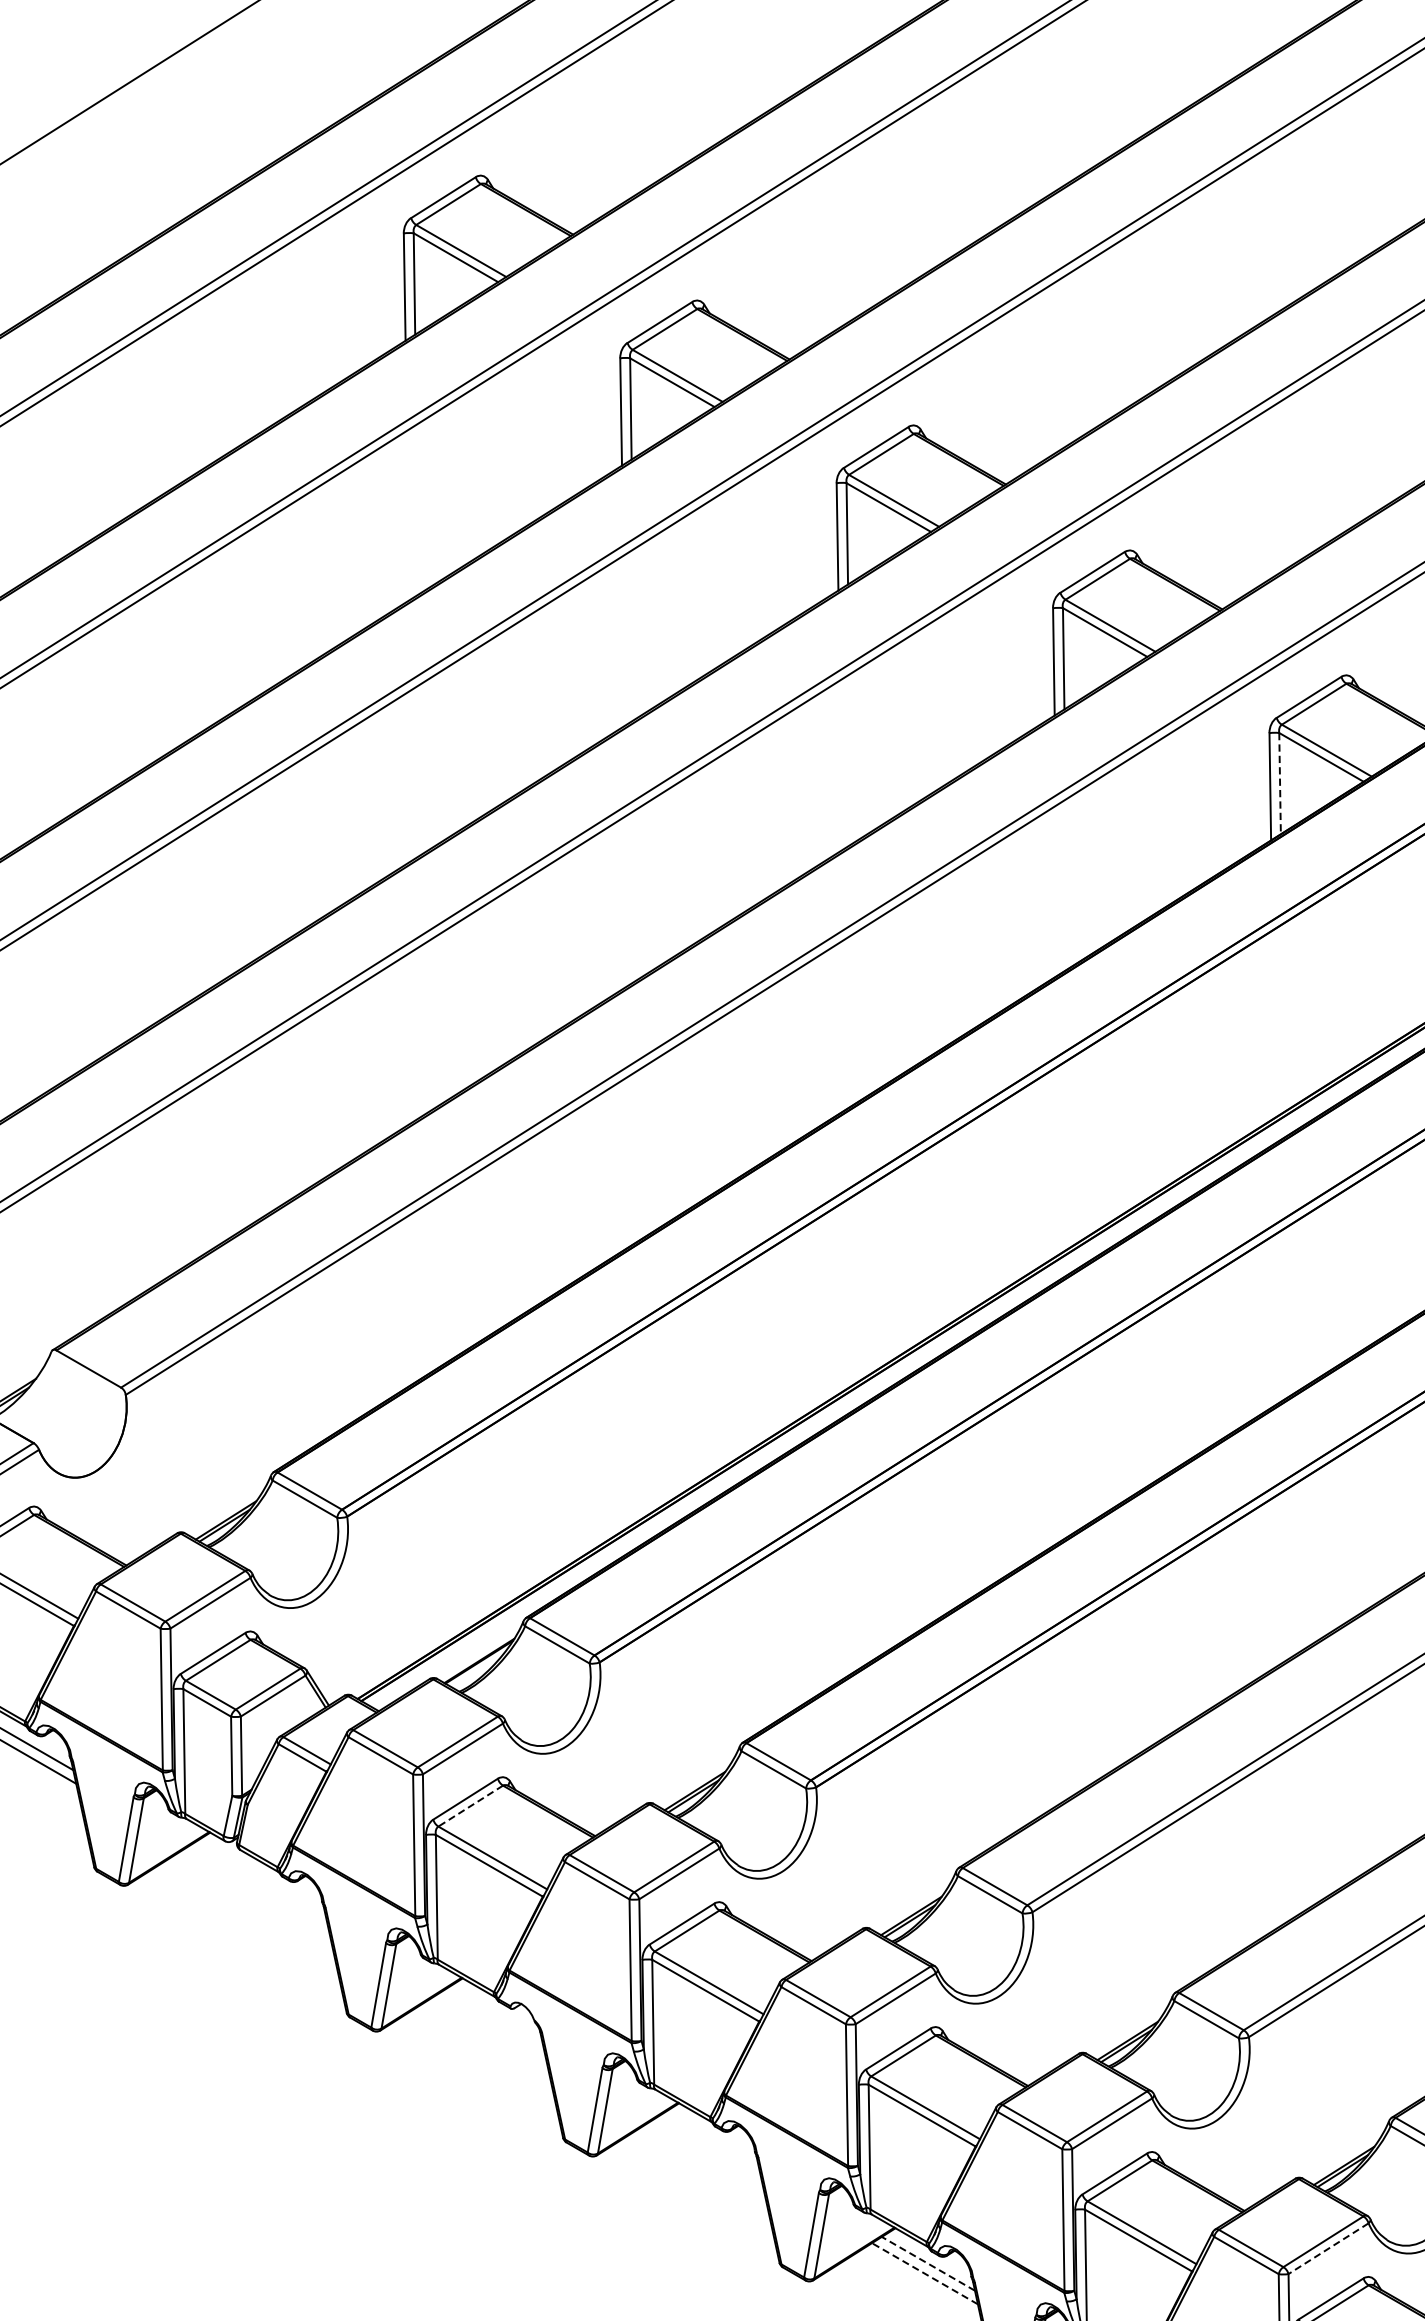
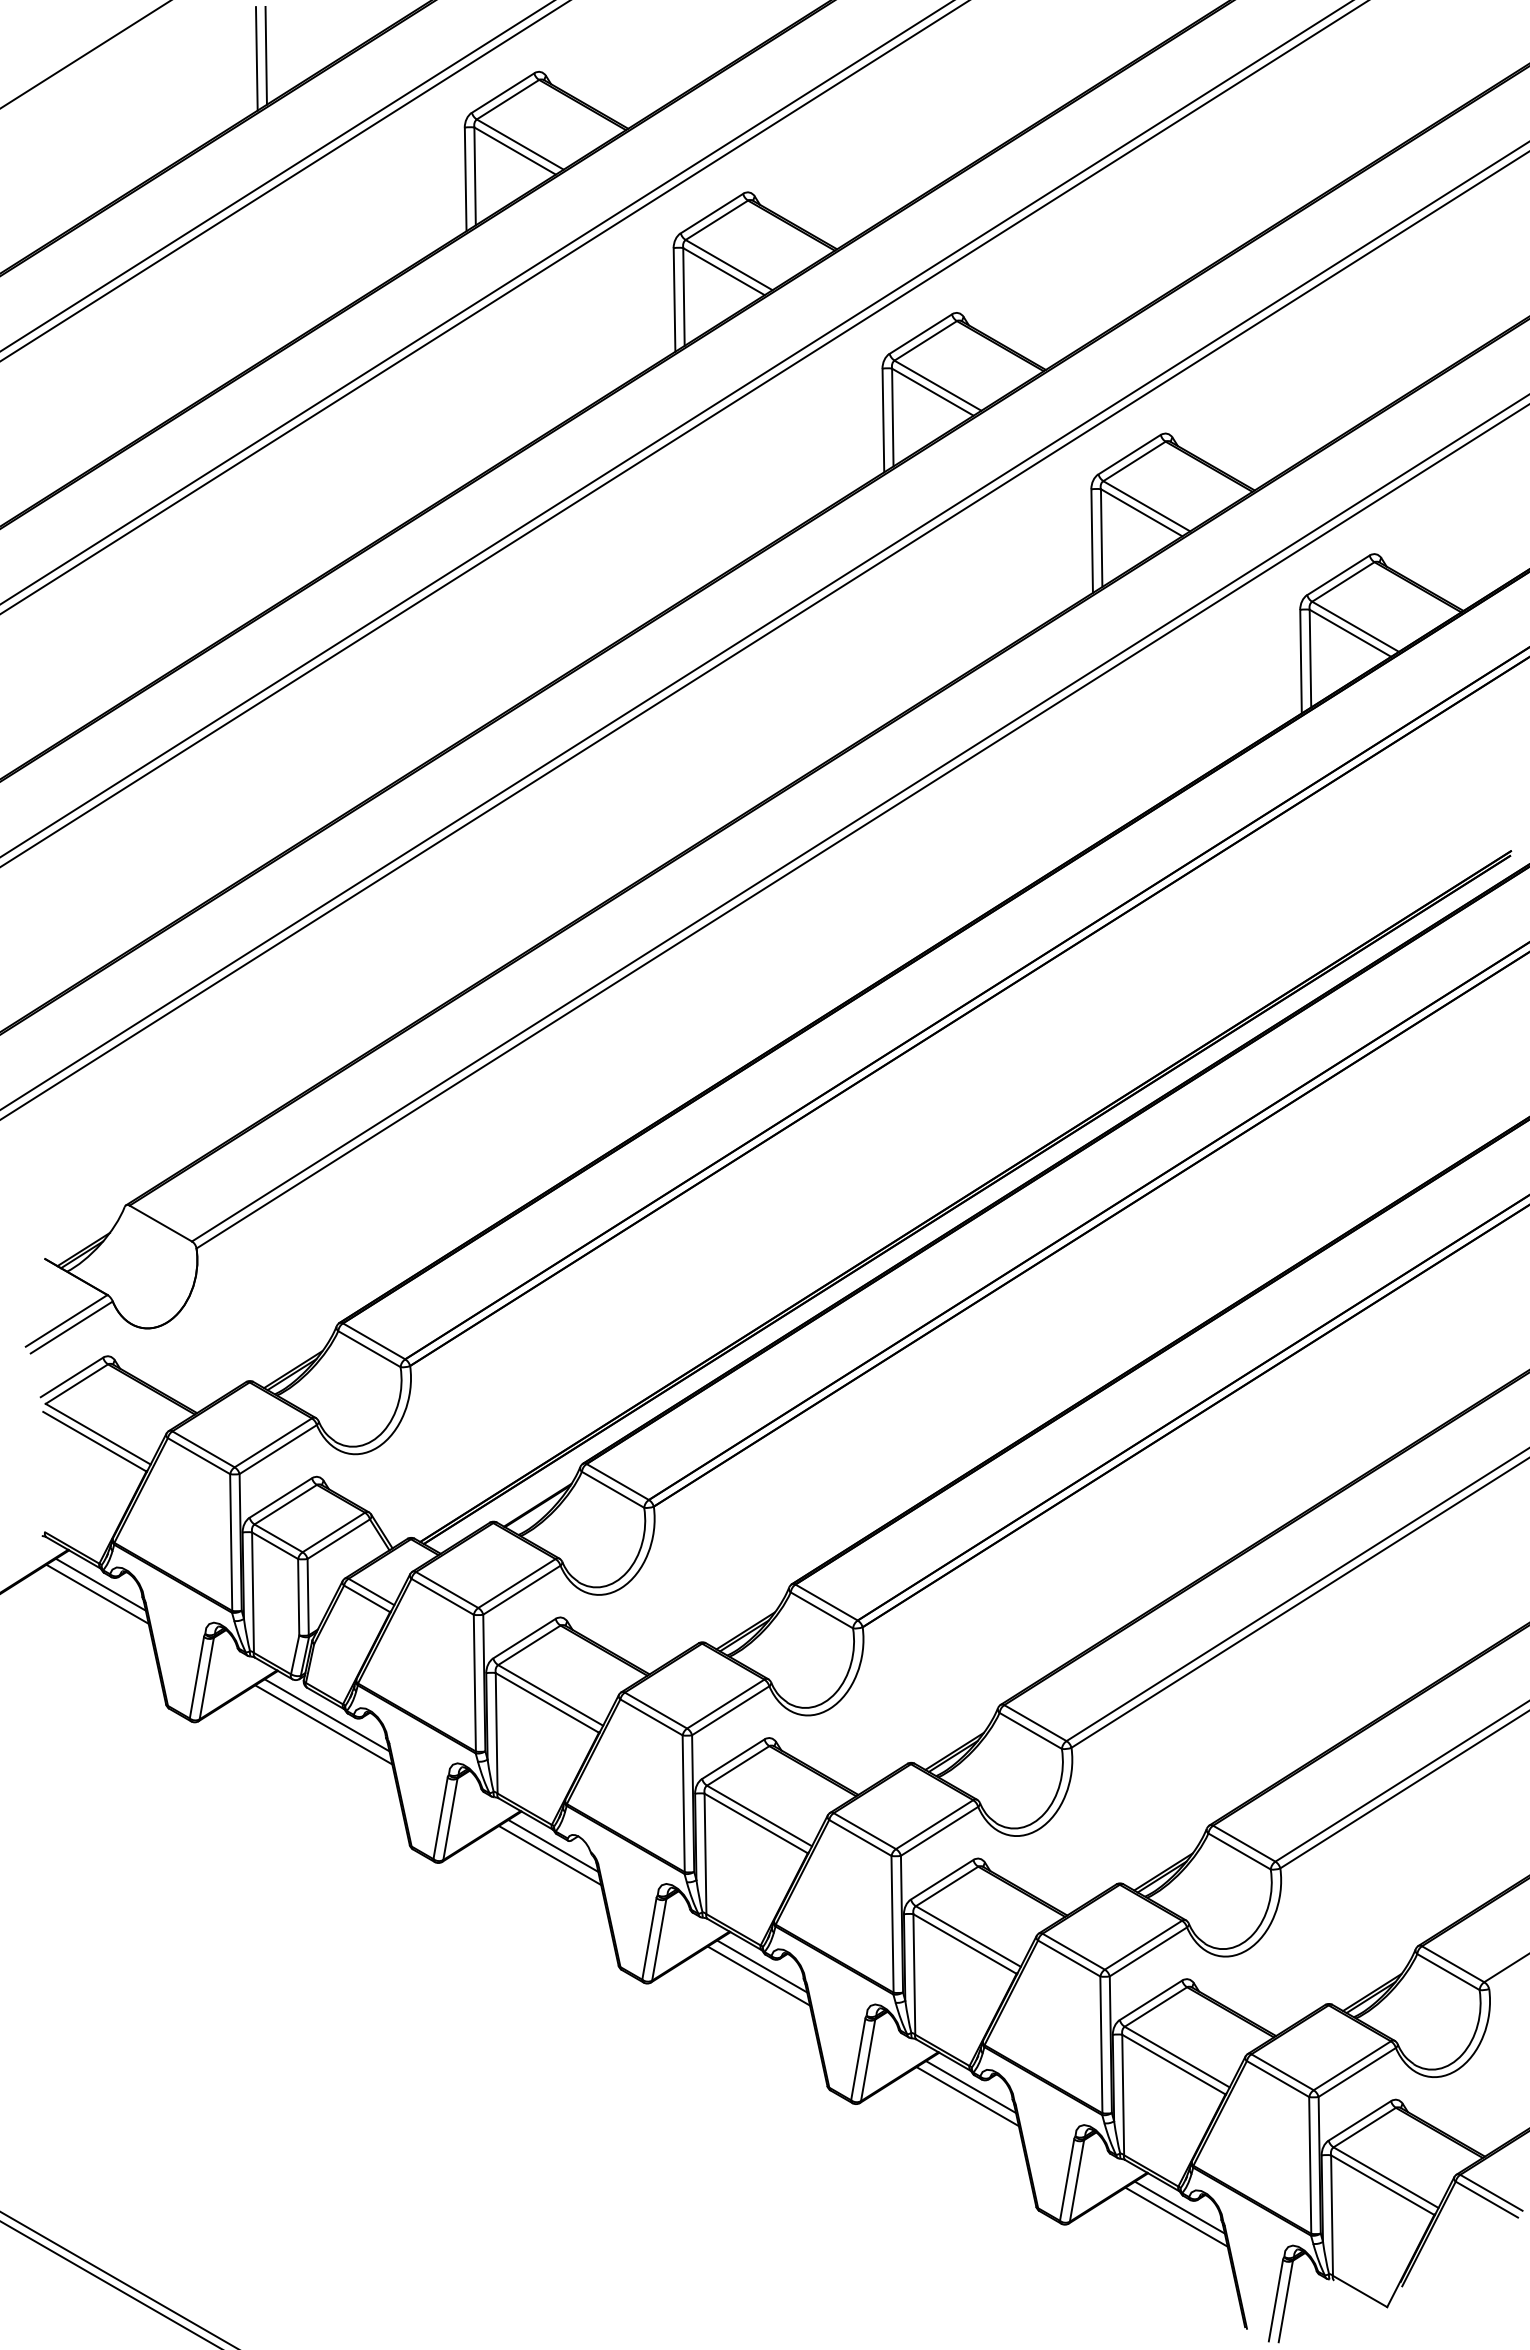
line: (197, 158) -> (265, 55), added
line: (187, 161) -> (256, 58), added
line: (1280, 783) -> (1310, 658), dashed -> solid
line: (470, 1806) -> (529, 1645), dashed -> solid
line: (260, 1878) -> (326, 1715), added
line: (257, 1888) -> (323, 1724), added
line: (495, 2013) -> (553, 1845), added
line: (491, 2023) -> (549, 1855), added
line: (712, 2138) -> (762, 1966), added
line: (708, 2148) -> (758, 1975), added
line: (1328, 2248) -> (1357, 2072), dashed -> solid
line: (928, 2264) -> (971, 2087), dashed -> solid
line: (924, 2273) -> (967, 2096), dashed -> solid

